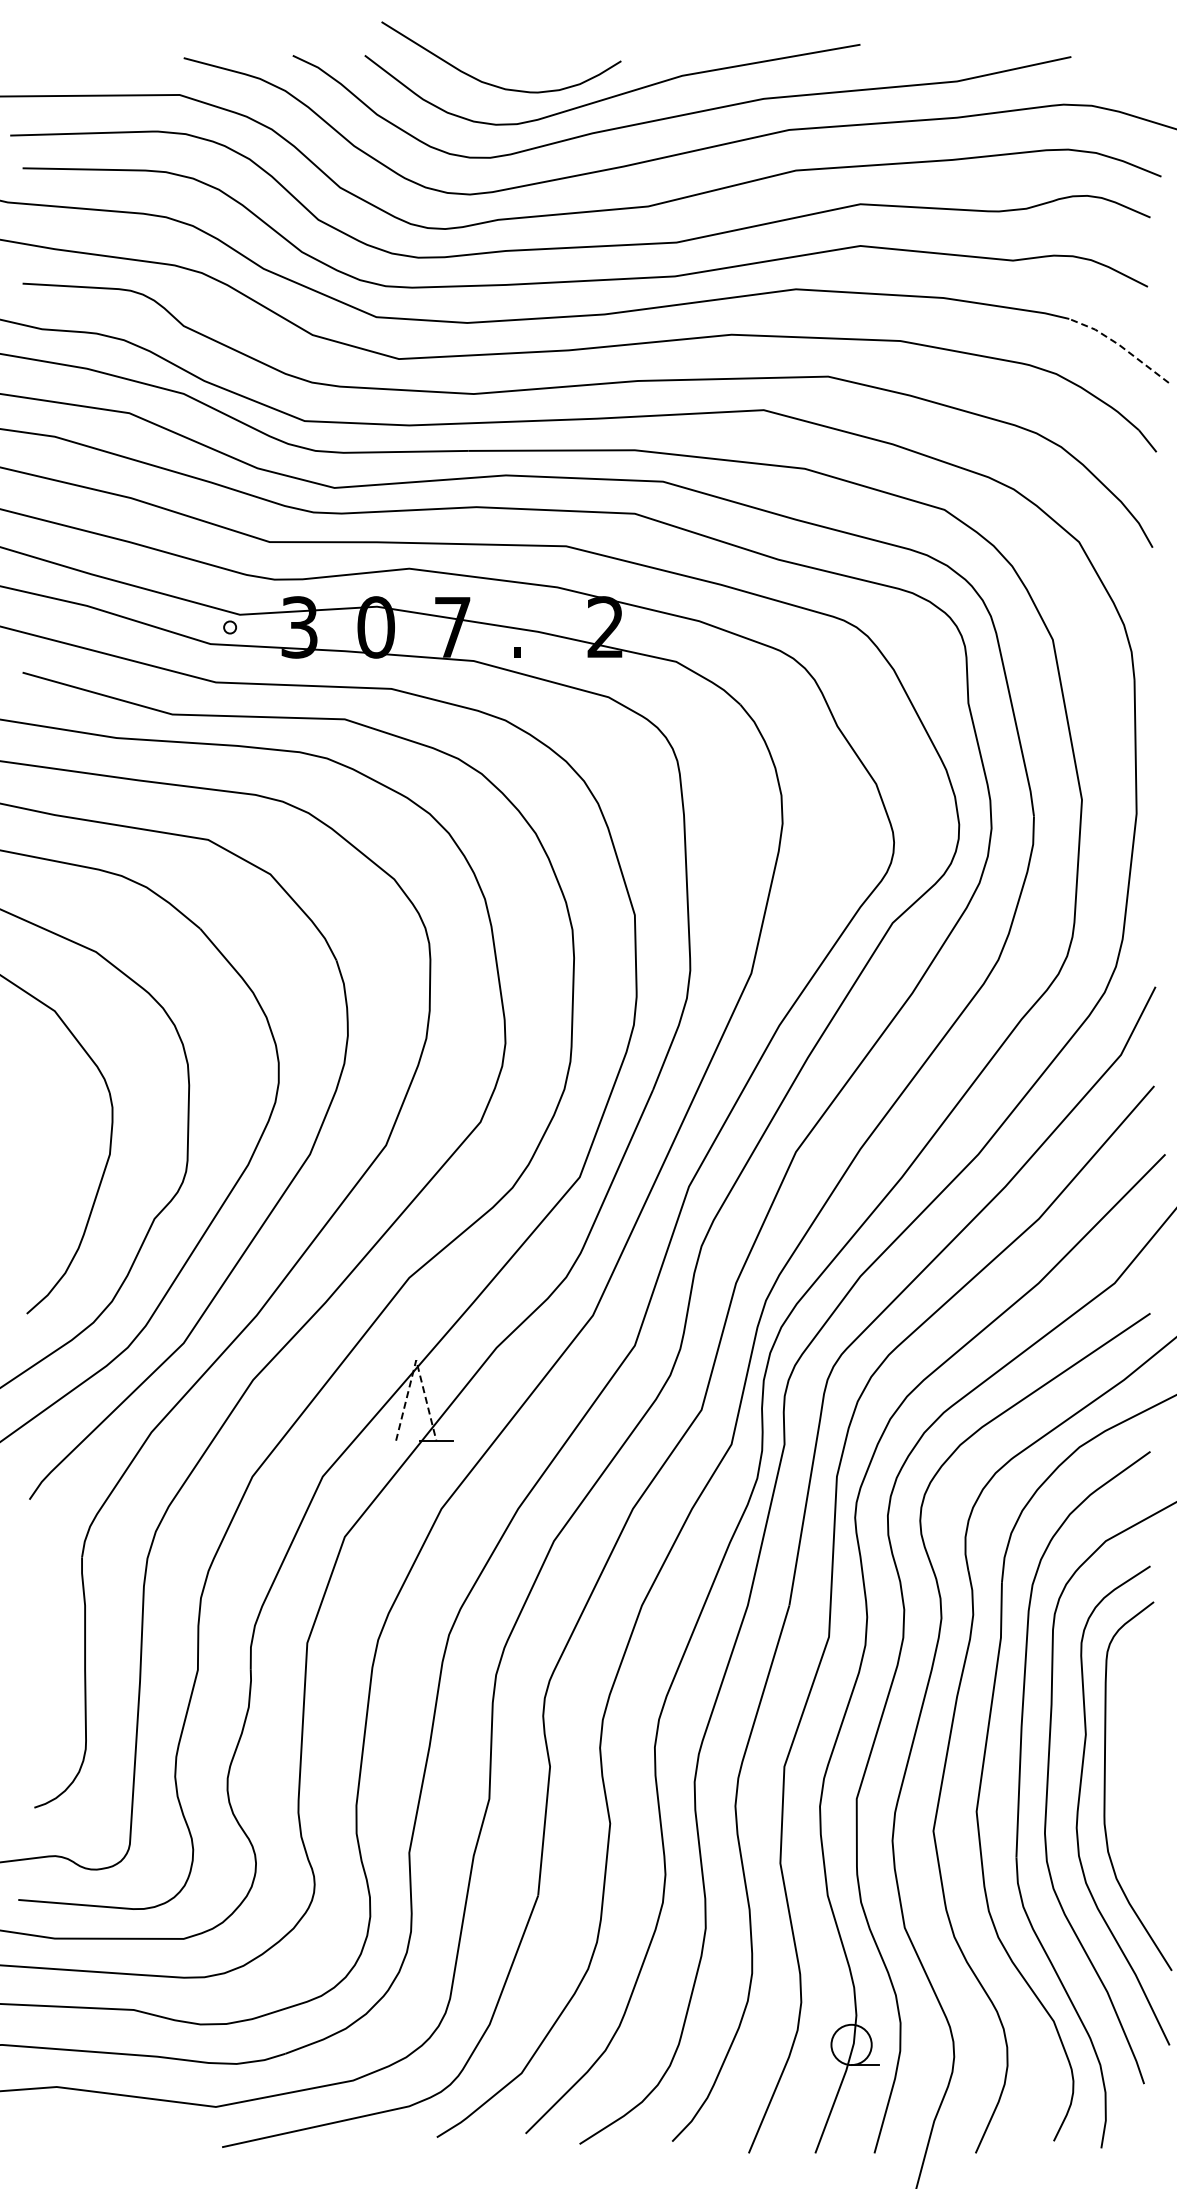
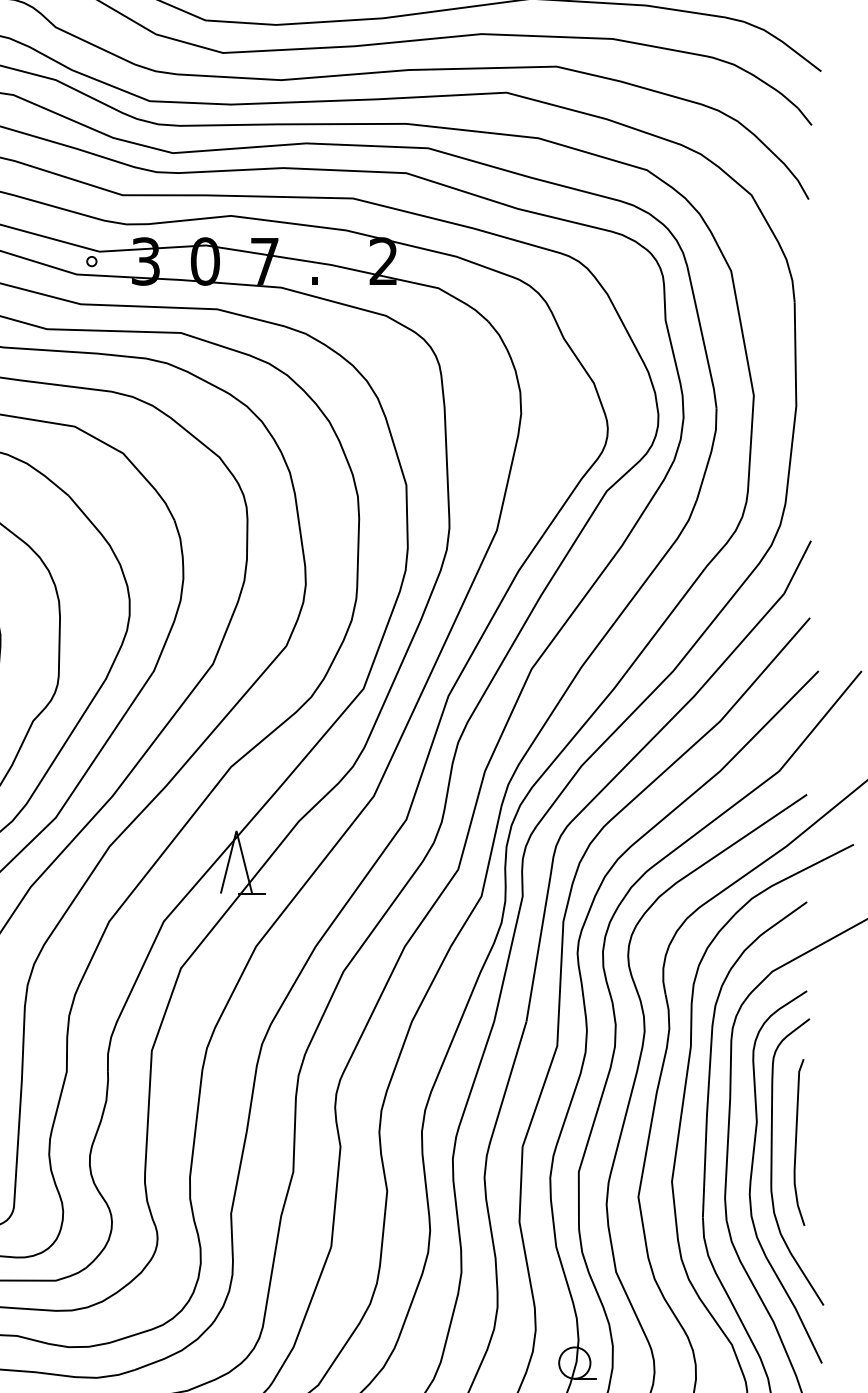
line: (1119, 345) -> (783, 42), dashed -> solid
line: (416, 1360) -> (236, 831), dashed -> solid
curve: (1137, 1759) -> (796, 1141), added

